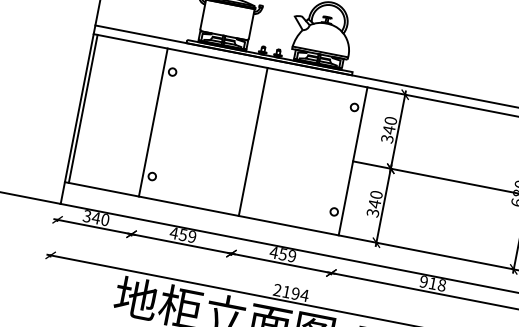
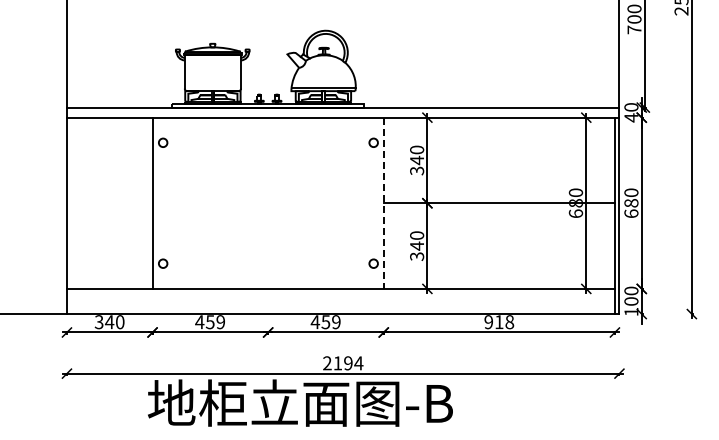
line: (83, 108) -> (71, 202), removed
line: (253, 141) -> (268, 202), removed
line: (352, 161) -> (383, 203), solid -> dashed

